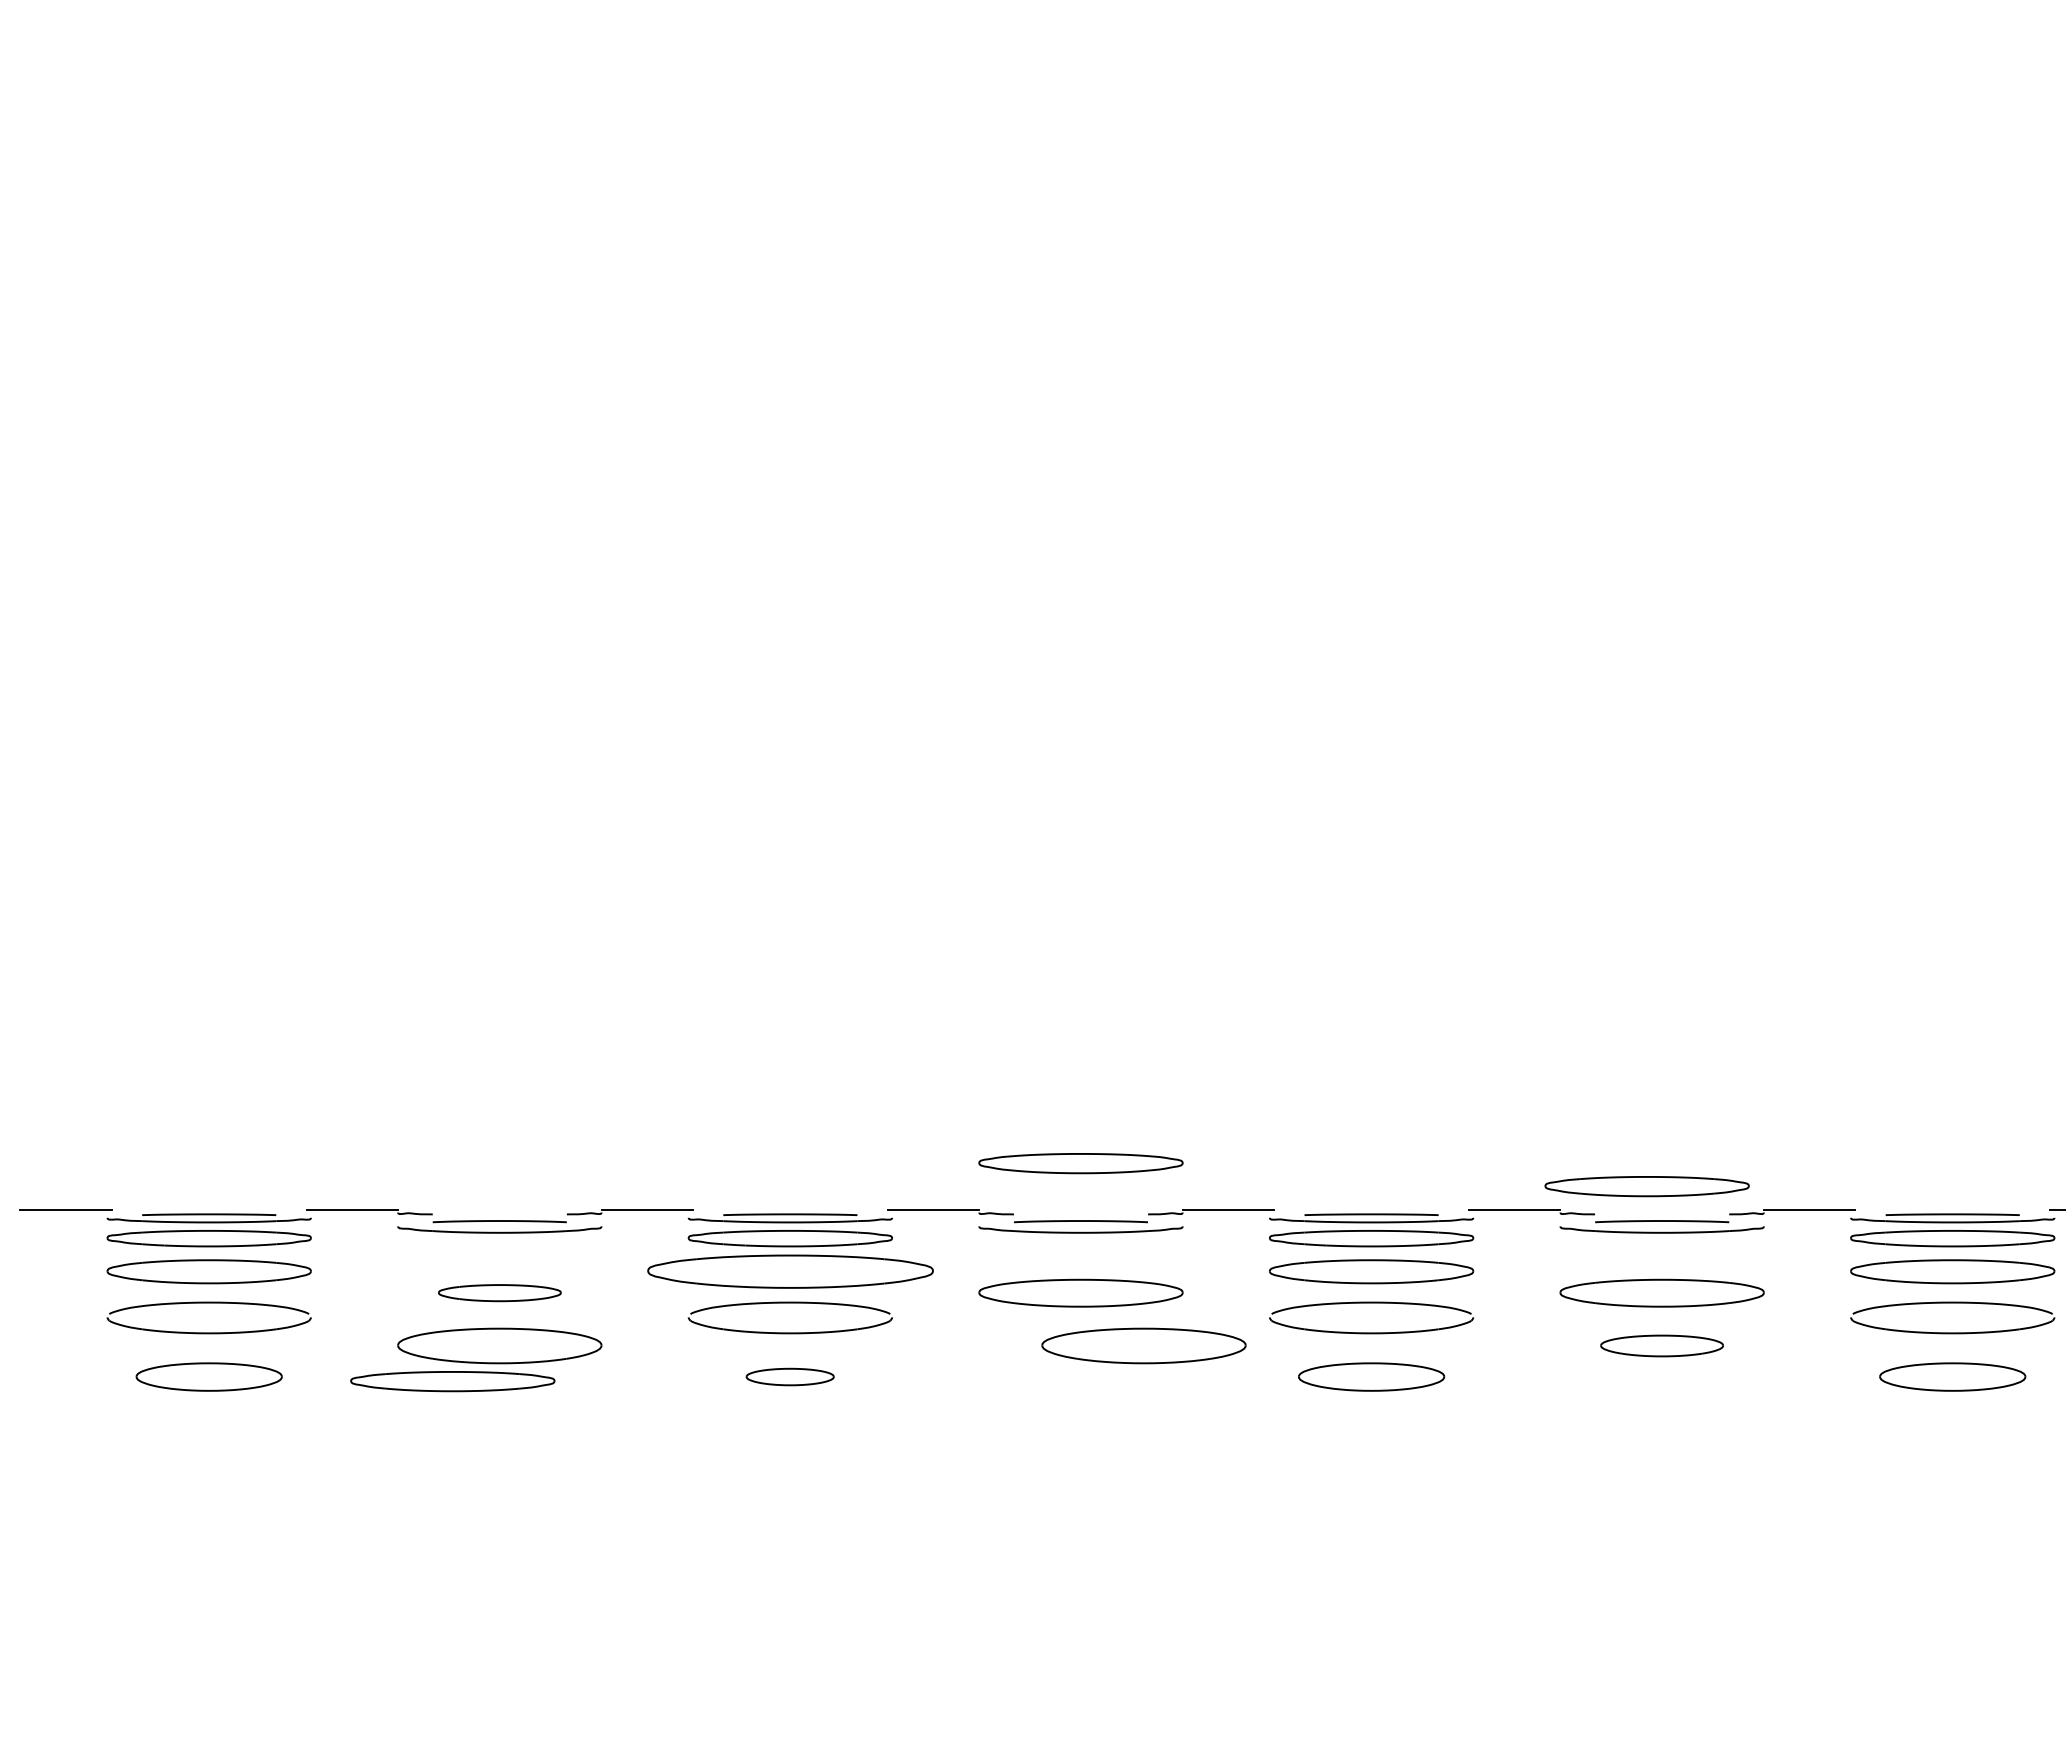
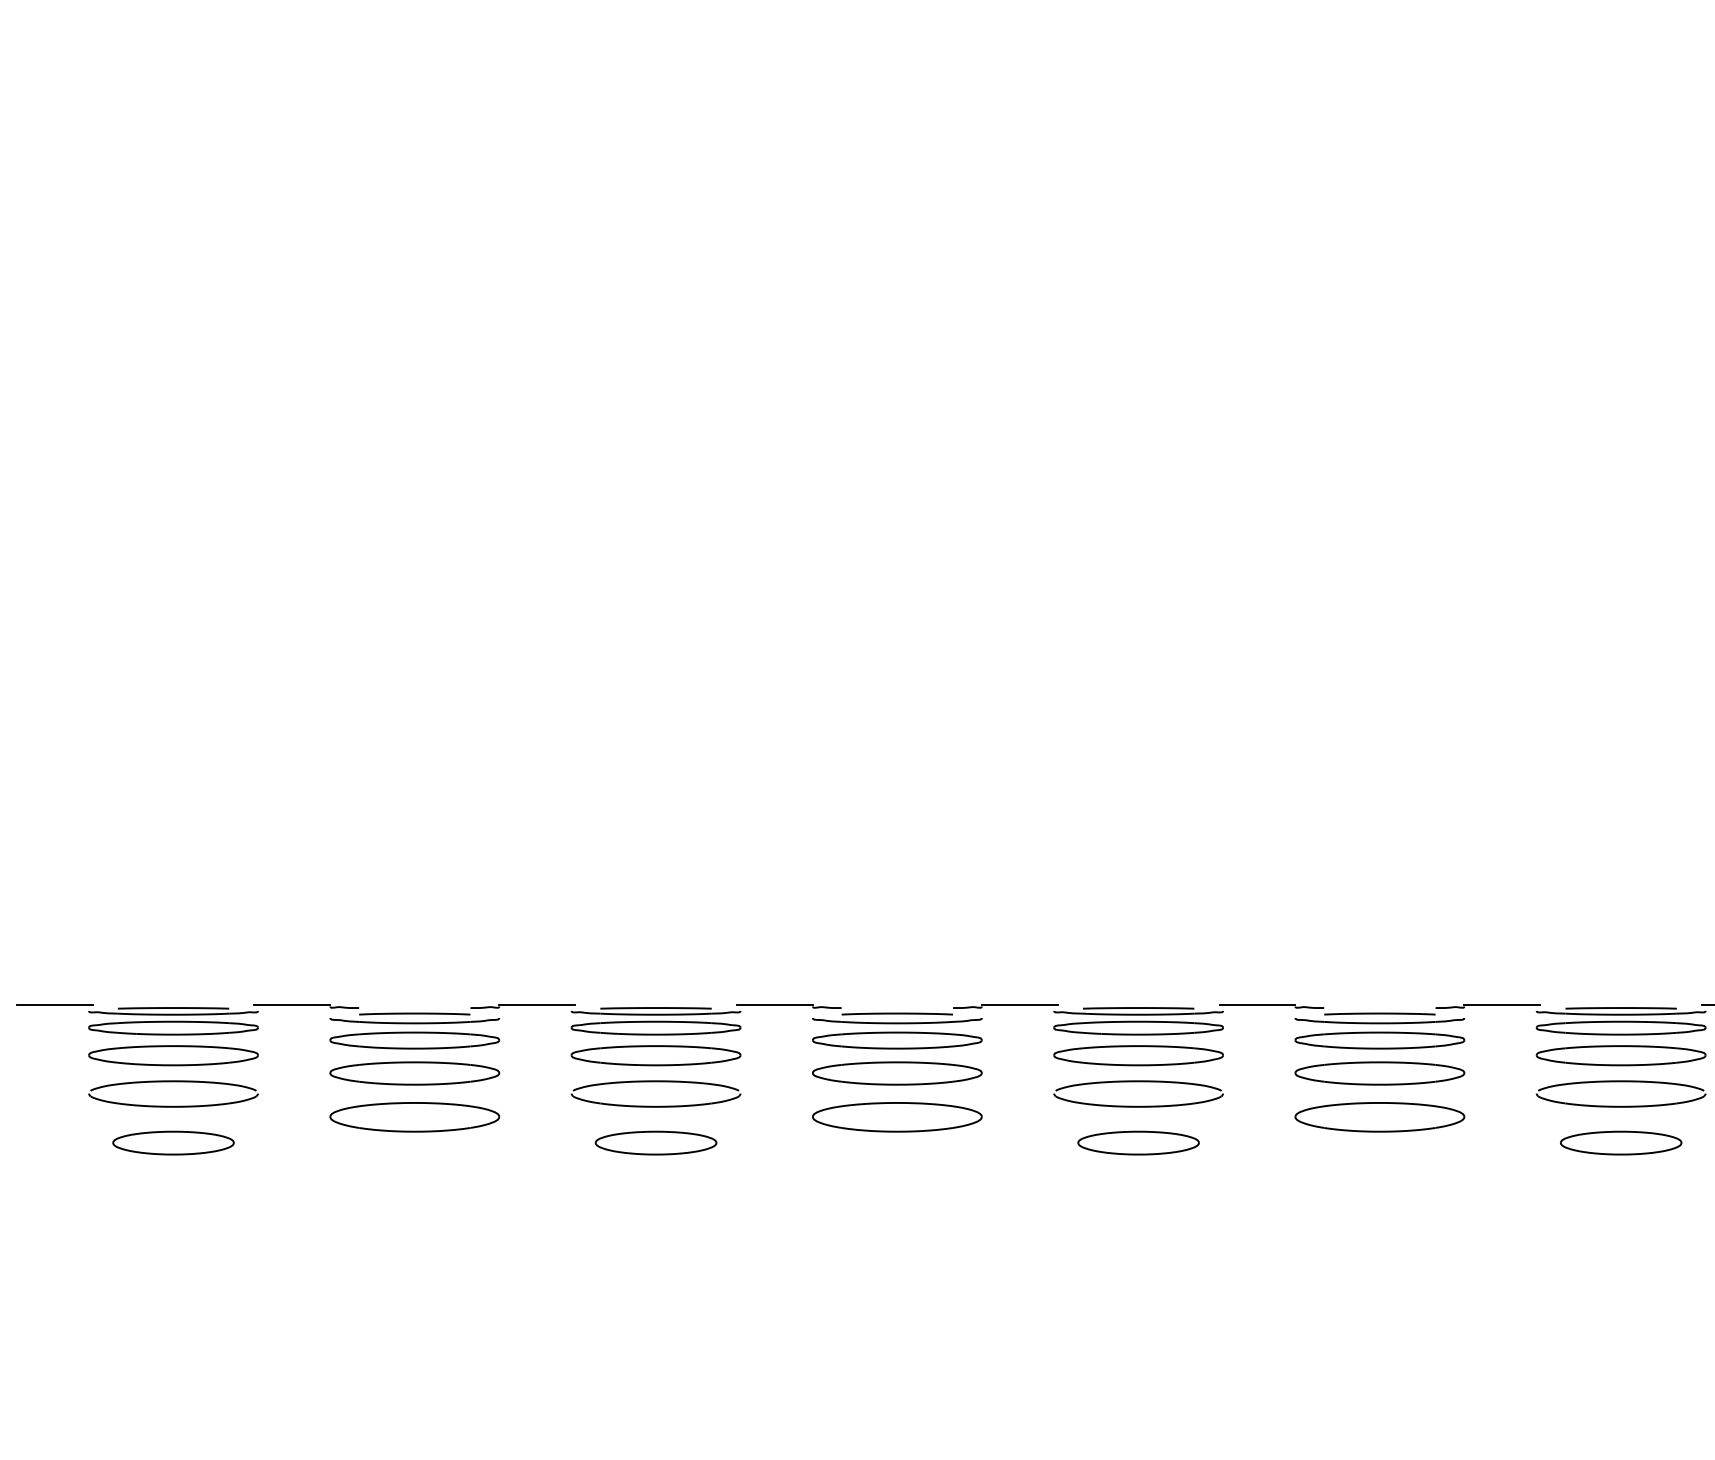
part: (1080, 1163) -> (896, 1040), moved
part: (1646, 1186) -> (1379, 1040), moved
part: (789, 1271) -> (655, 1055), size x0.71
part: (499, 1292) -> (414, 1072), size x1.67
part: (1143, 1345) -> (896, 1116), moved
part: (1661, 1345) -> (1379, 1116), size x1.67
part: (789, 1376) -> (655, 1142), size x1.67
part: (452, 1381) -> (414, 1040), moved

